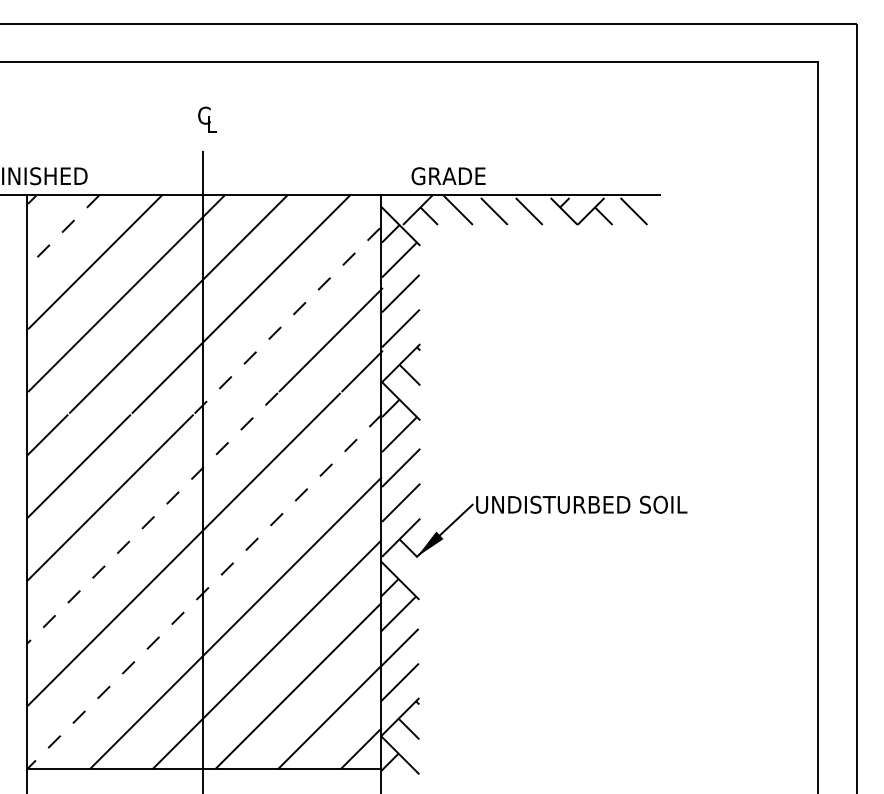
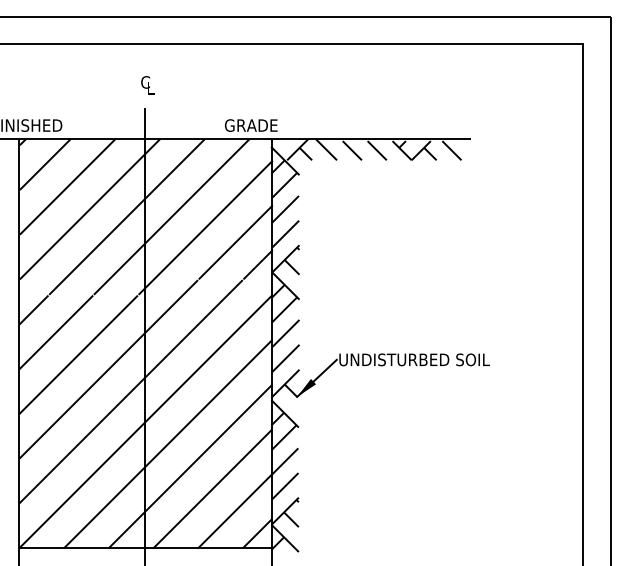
text: (448, 176) -> (251, 125), moved
line: (63, 231) -> (45, 164), dashed -> solid
line: (289, 319) -> (206, 227), dashed -> solid
line: (152, 518) -> (108, 369), dashed -> solid
line: (204, 591) -> (145, 421), dashed -> solid

